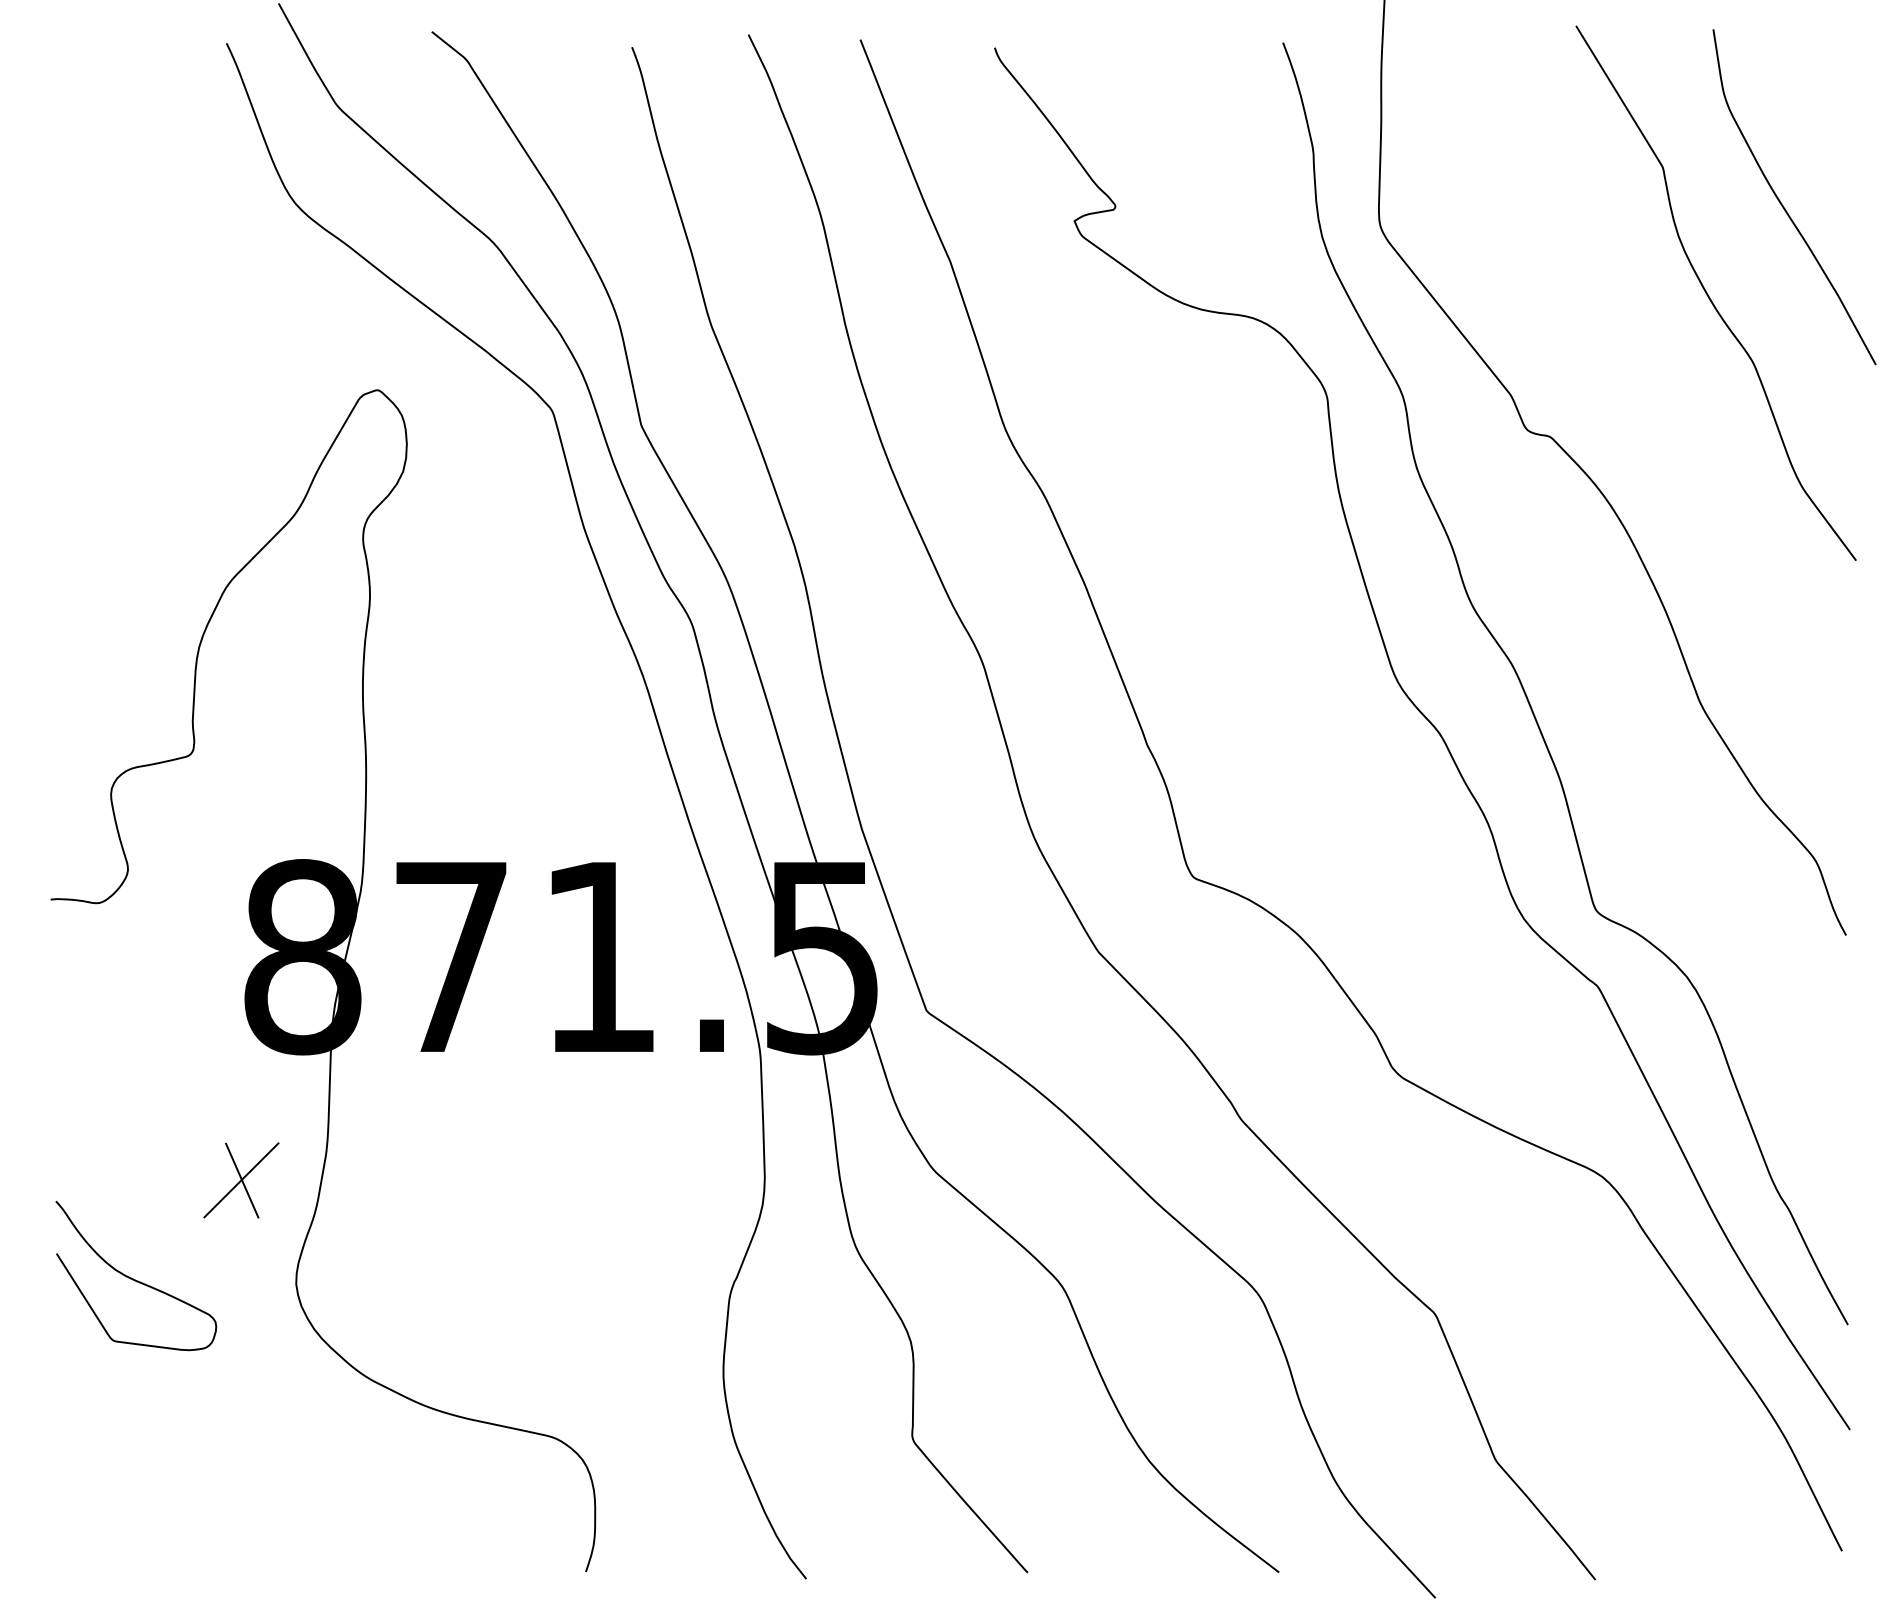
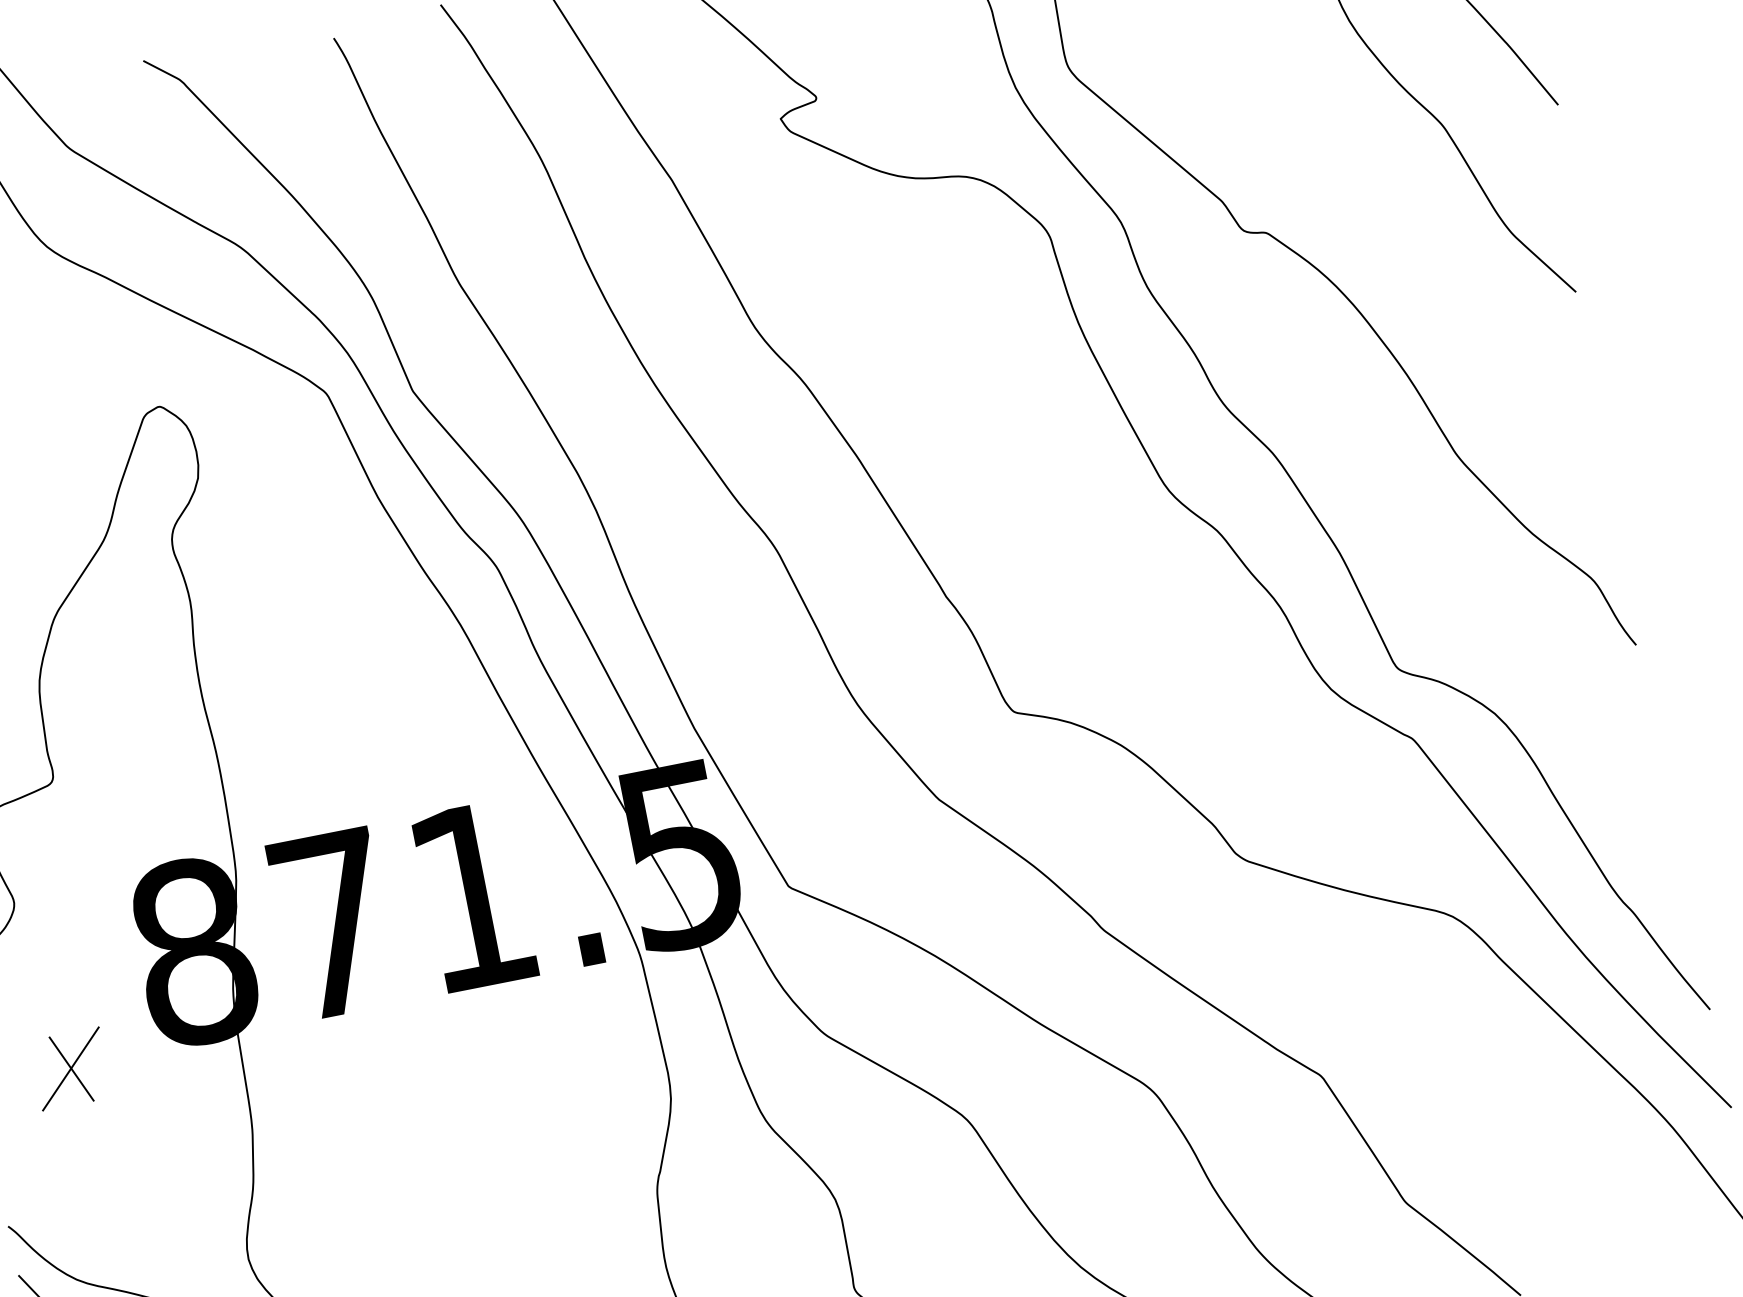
part: (241, 1180) -> (70, 1069), moved

